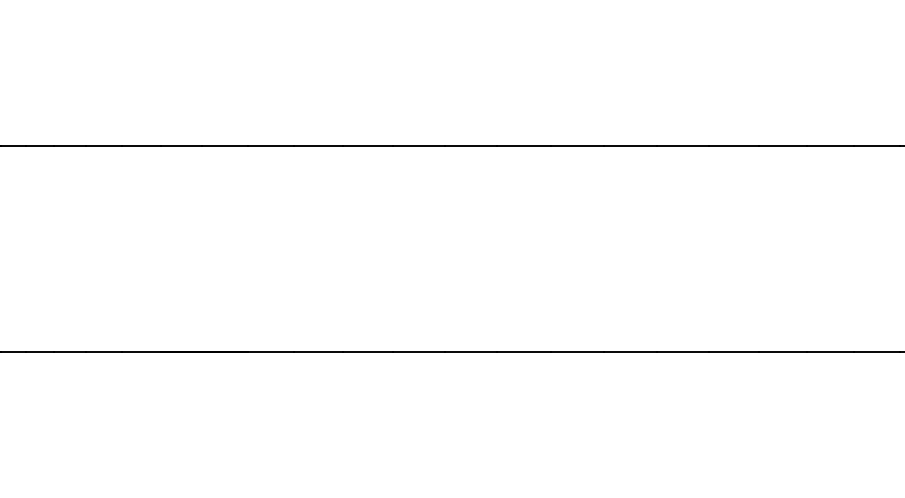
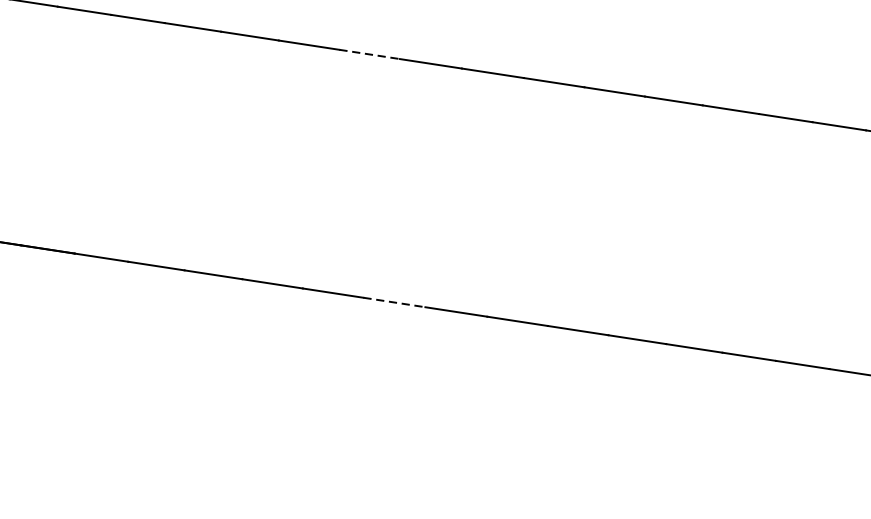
line: (471, 145) -> (370, 53), solid -> dashed
line: (524, 352) -> (394, 303), solid -> dashed

